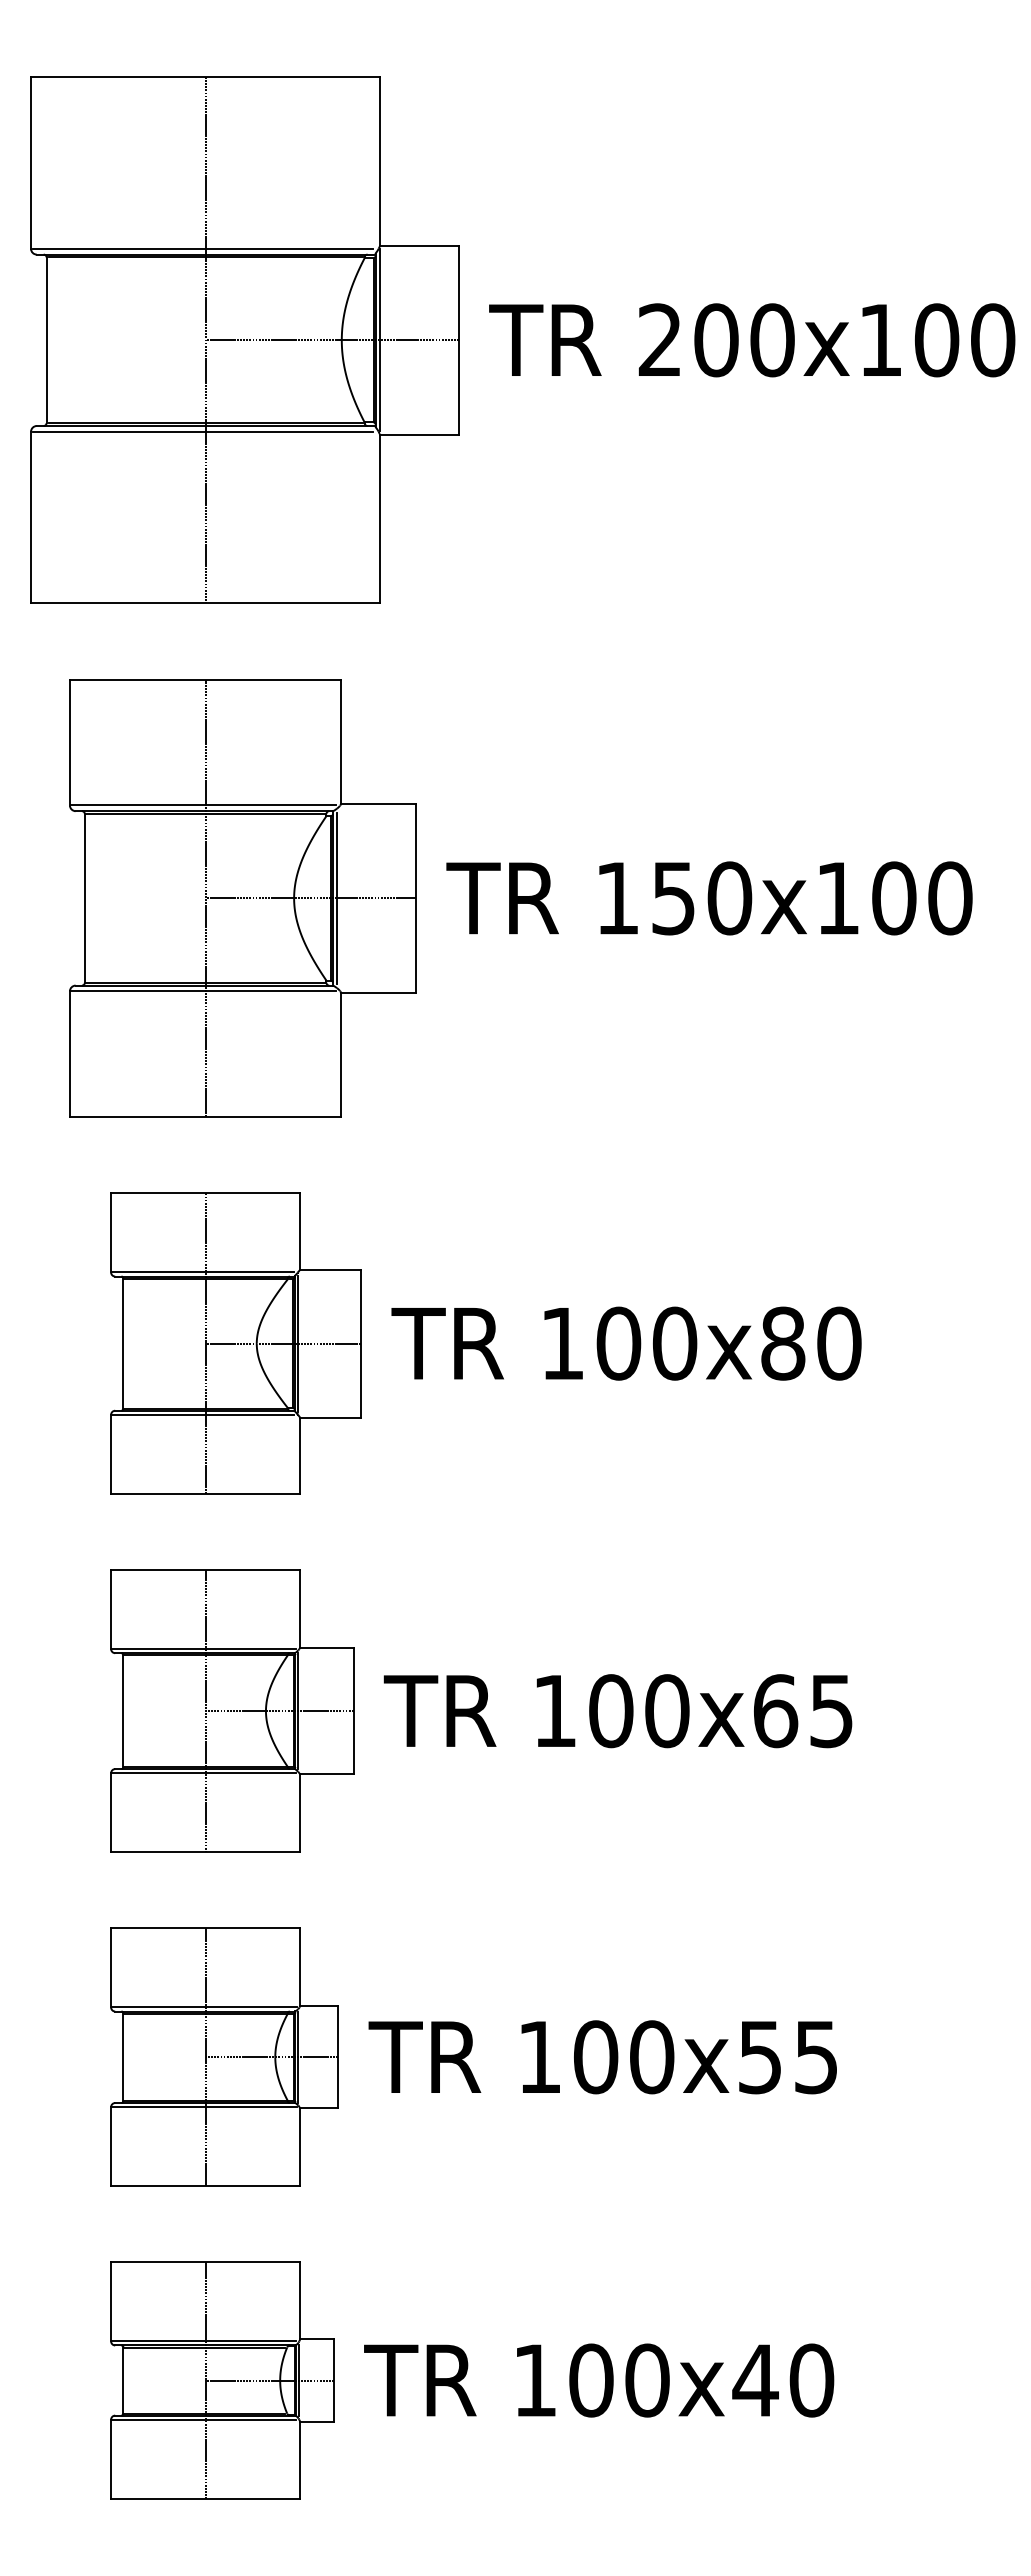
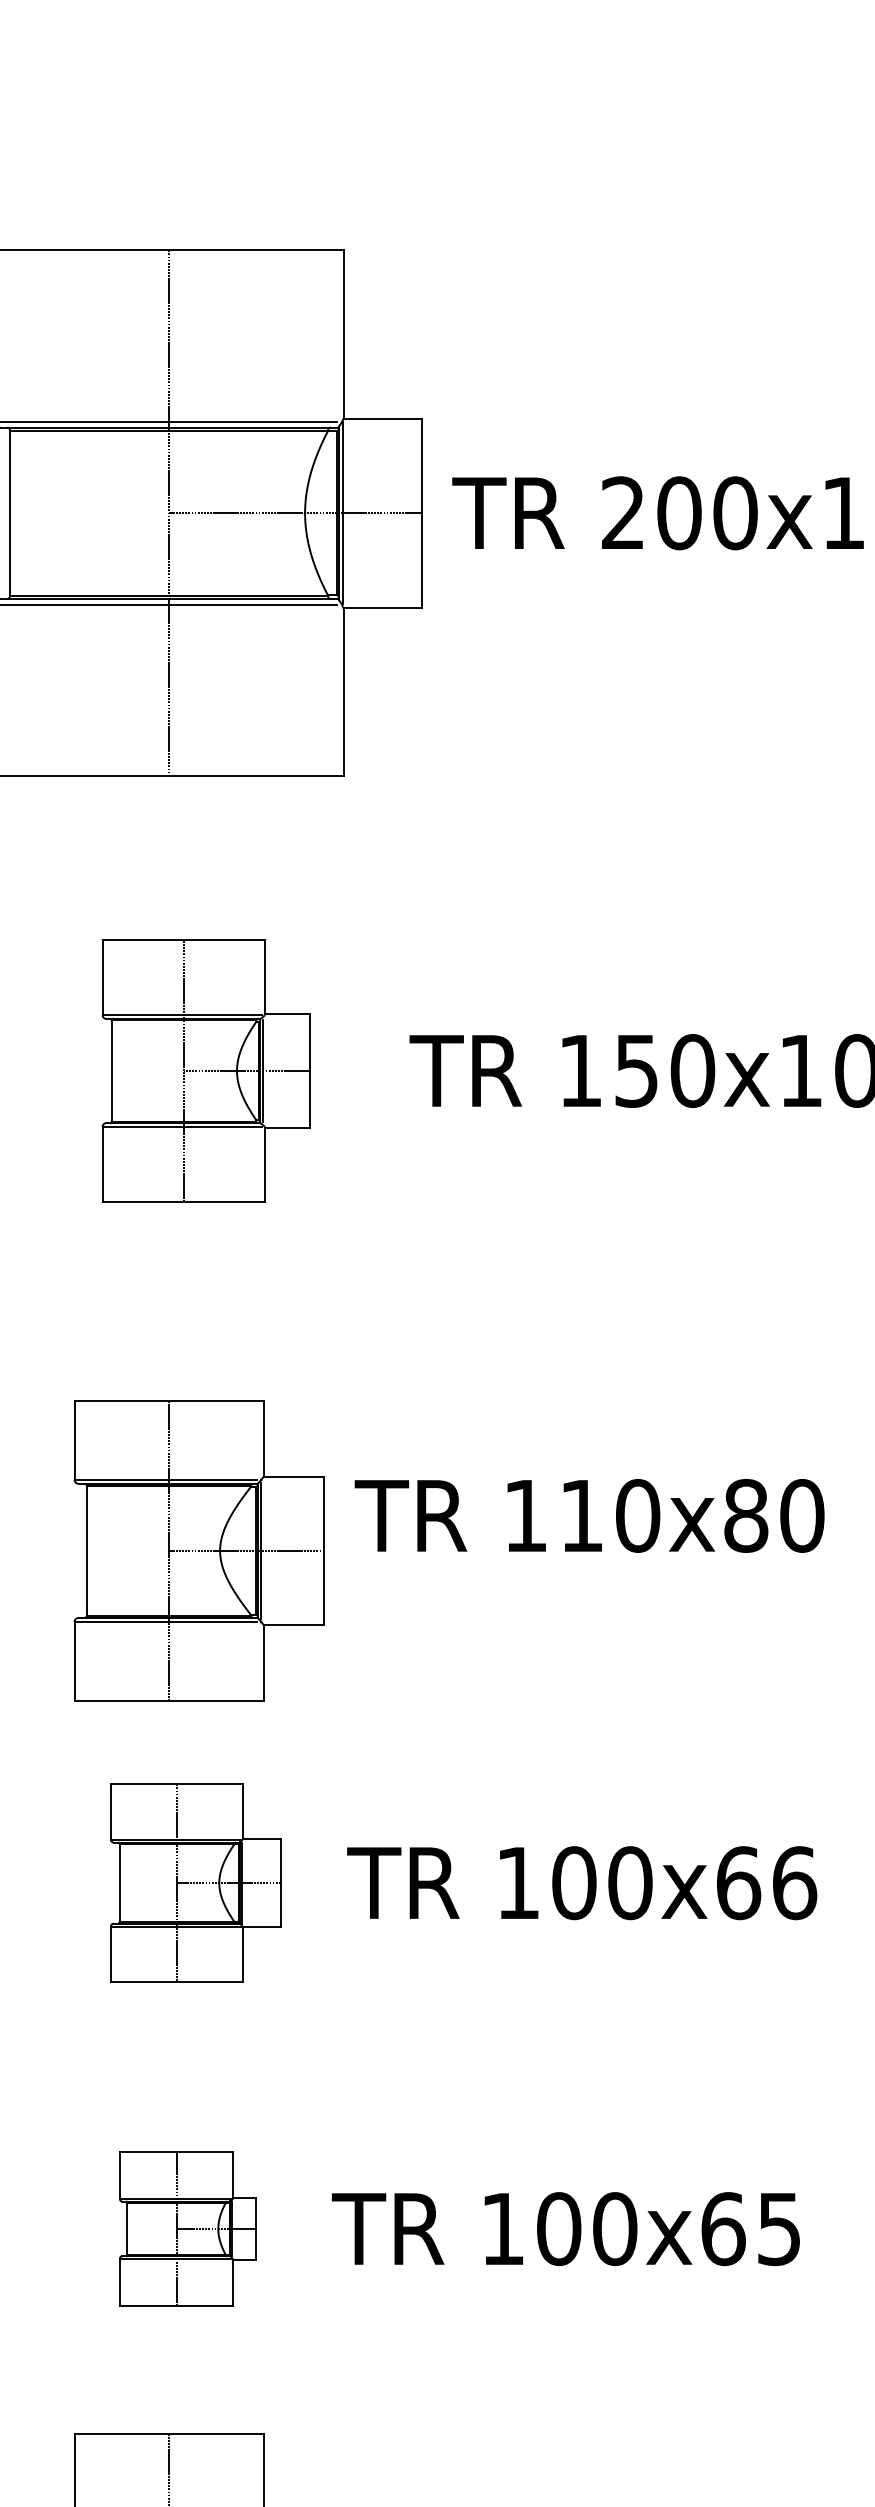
part: (242, 898) -> (205, 1071), size x0.6
part: (235, 1343) -> (198, 1550), moved
text: (618, 1343) -> (581, 1515), 100x80 -> 110x80
part: (232, 1710) -> (195, 1882), size x0.7
text: (832, 1711) -> (795, 1883), 100x65 -> 100x66
part: (224, 2056) -> (187, 2228), size x0.6
text: (760, 2057) -> (723, 2229), 100x55 -> 100x65

